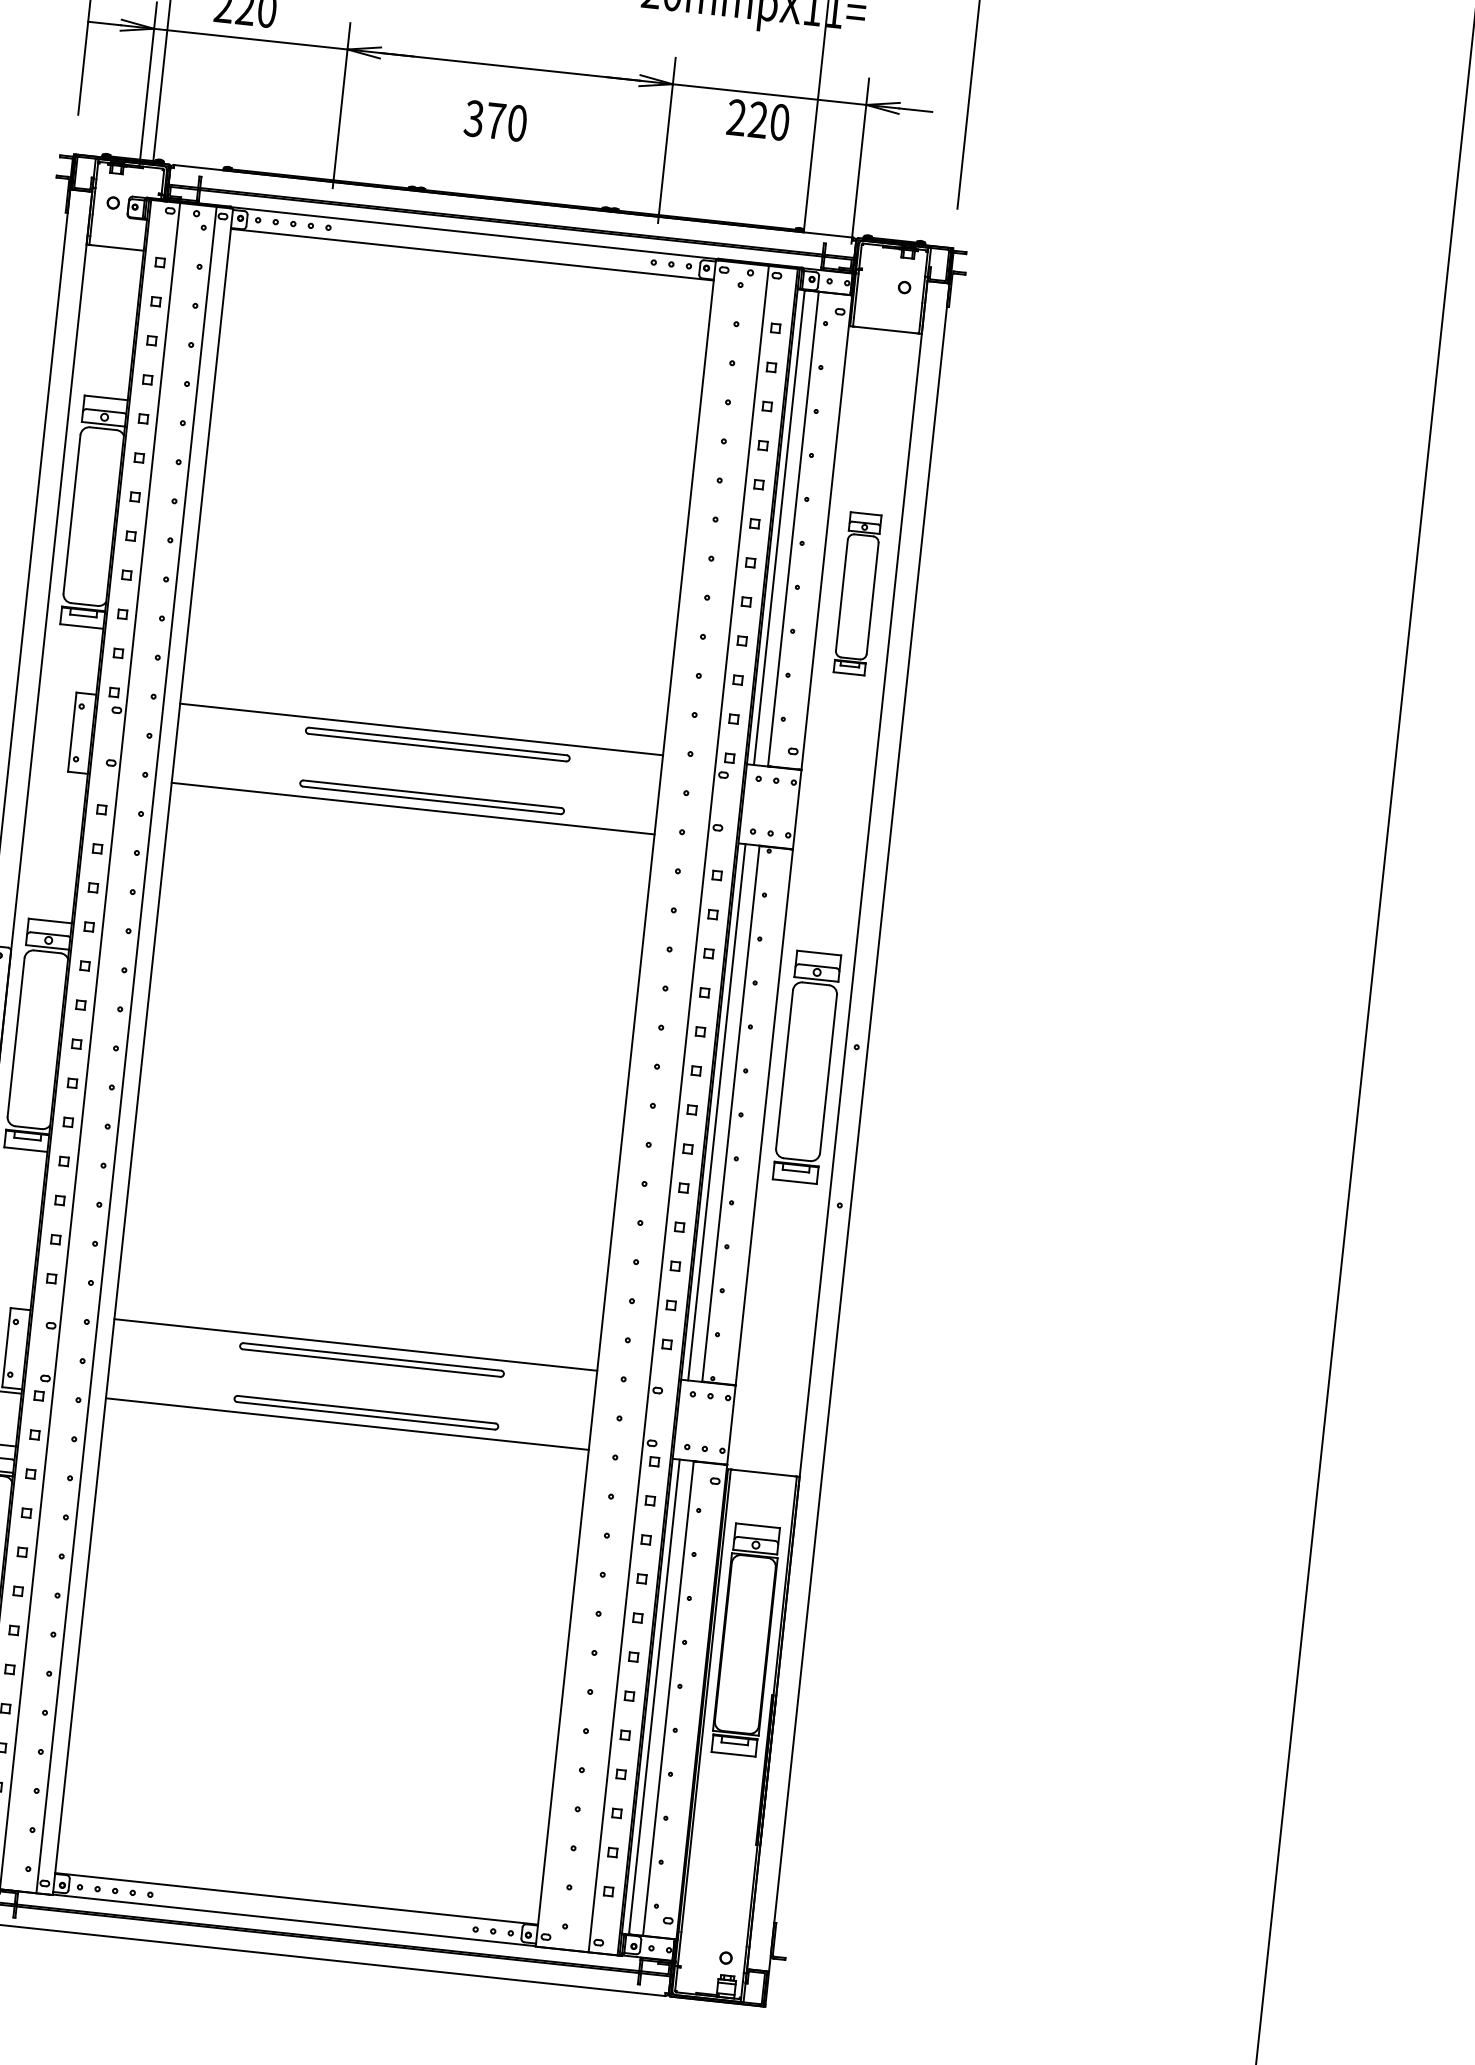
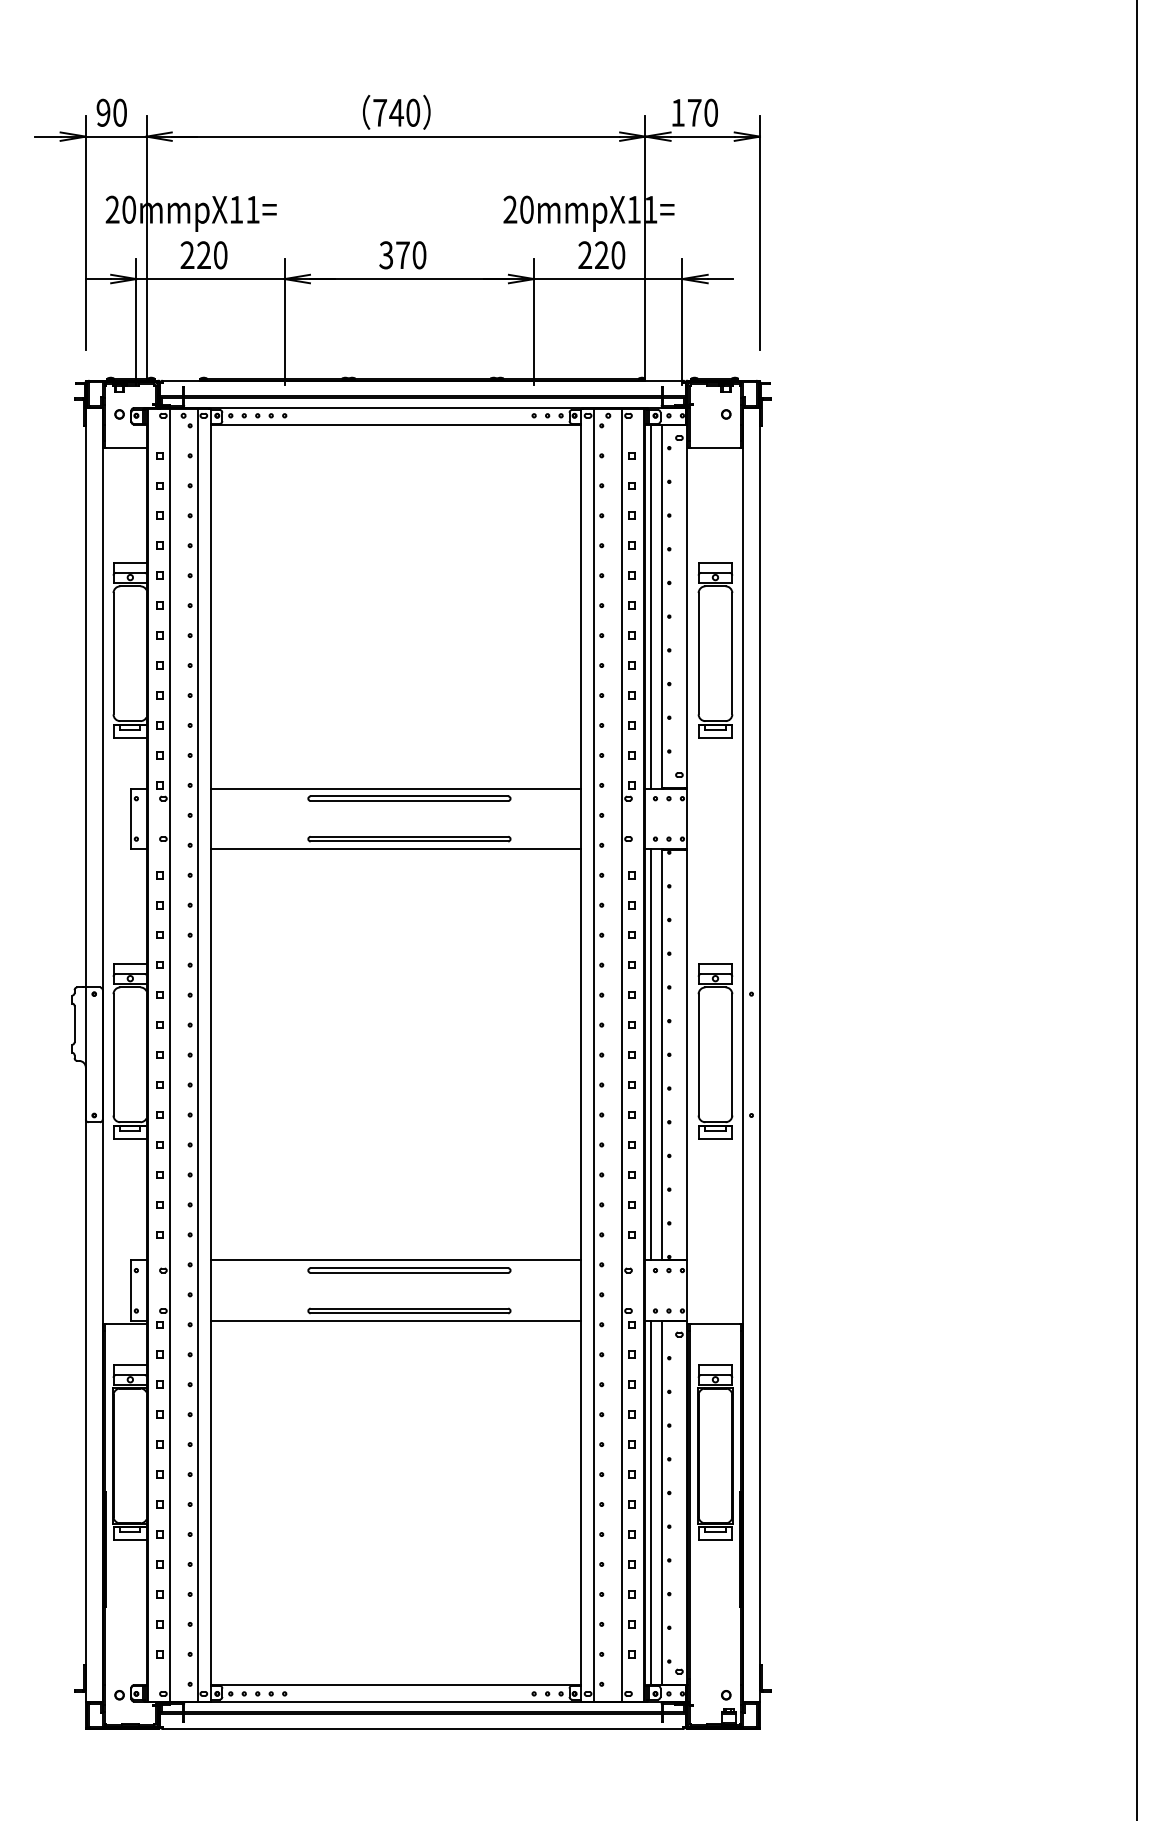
text: (757, 120) -> (601, 255), moved
text: (495, 121) -> (402, 255), moved
part: (857, 593) -> (715, 650), size x1.43
part: (807, 1067) -> (715, 1051), moved
line: (642, 1105) -> (593, 1055), added

